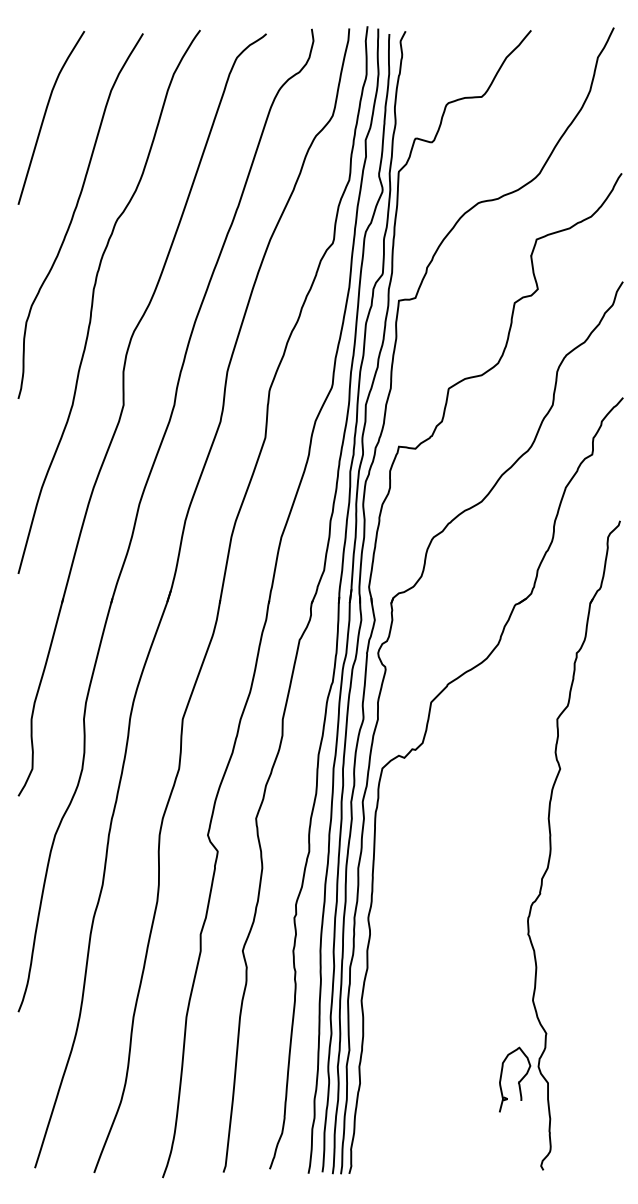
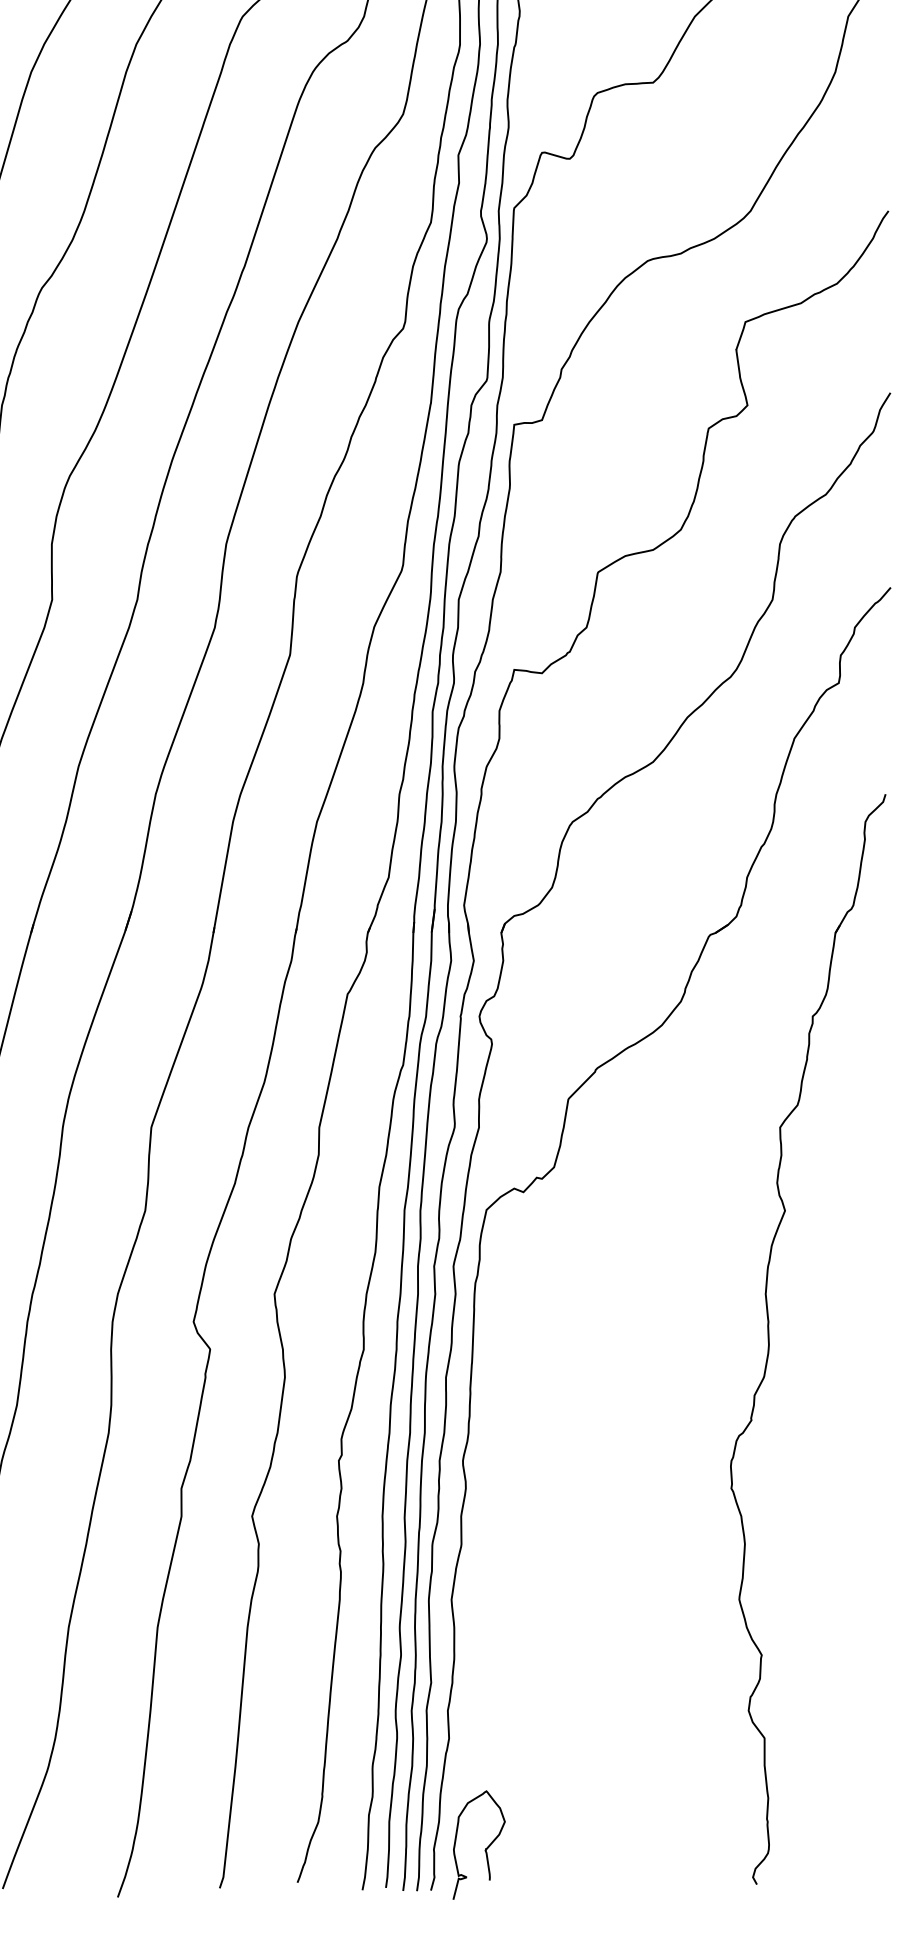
curve: (518, 1081) -> (485, 1847), moved

